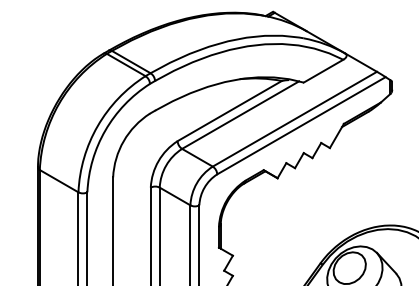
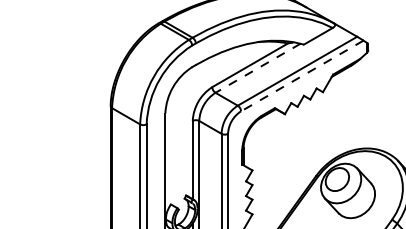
line: (239, 115) -> (257, 68), solid -> dashed
line: (301, 125) -> (302, 75), solid -> dashed

